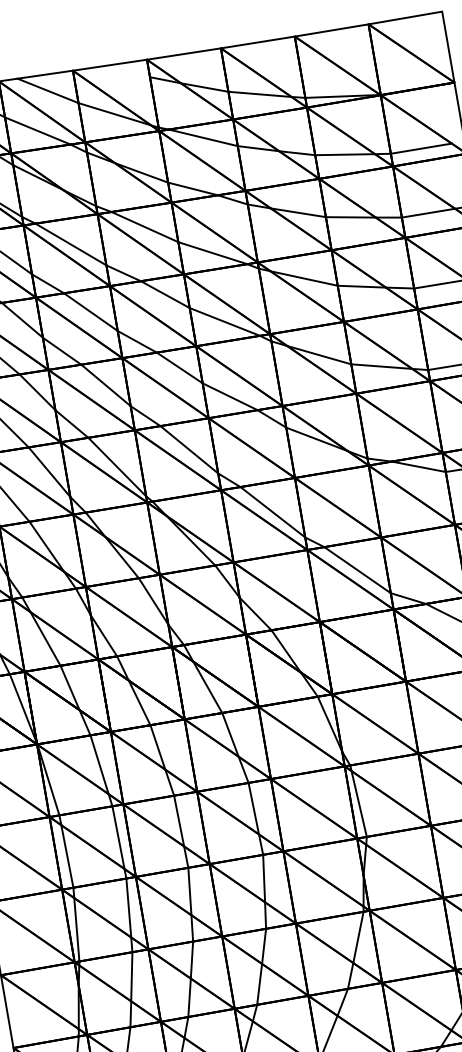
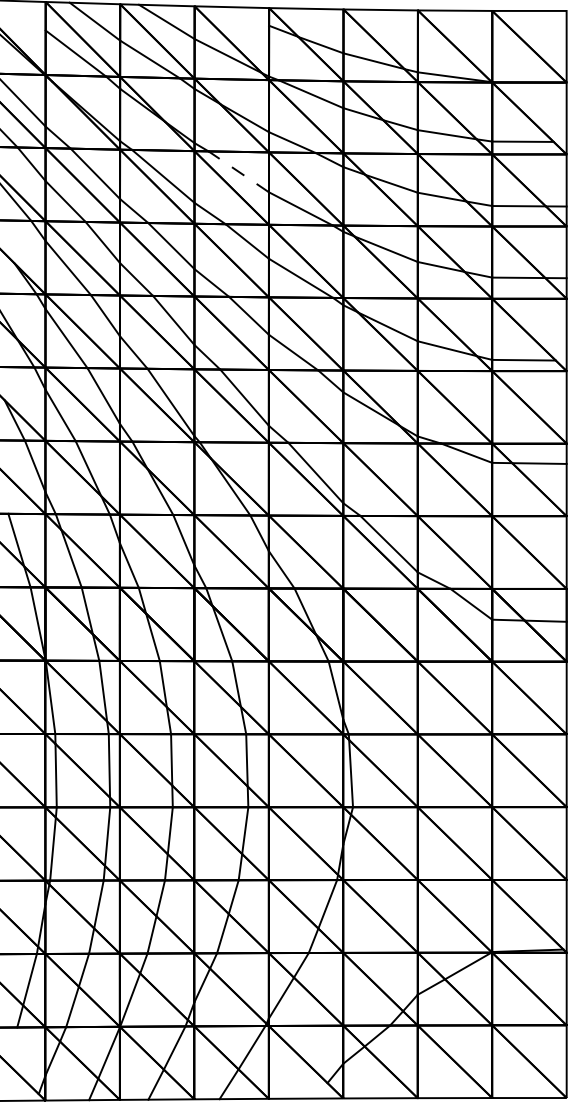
line: (144, 226) -> (238, 171), solid -> dashed

